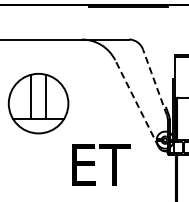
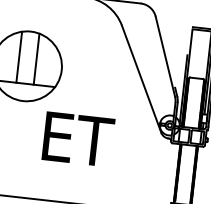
line: (154, 81) -> (164, 55), dashed -> solid
line: (136, 103) -> (141, 78), dashed -> solid
text: (101, 164) -> (78, 139), moved

